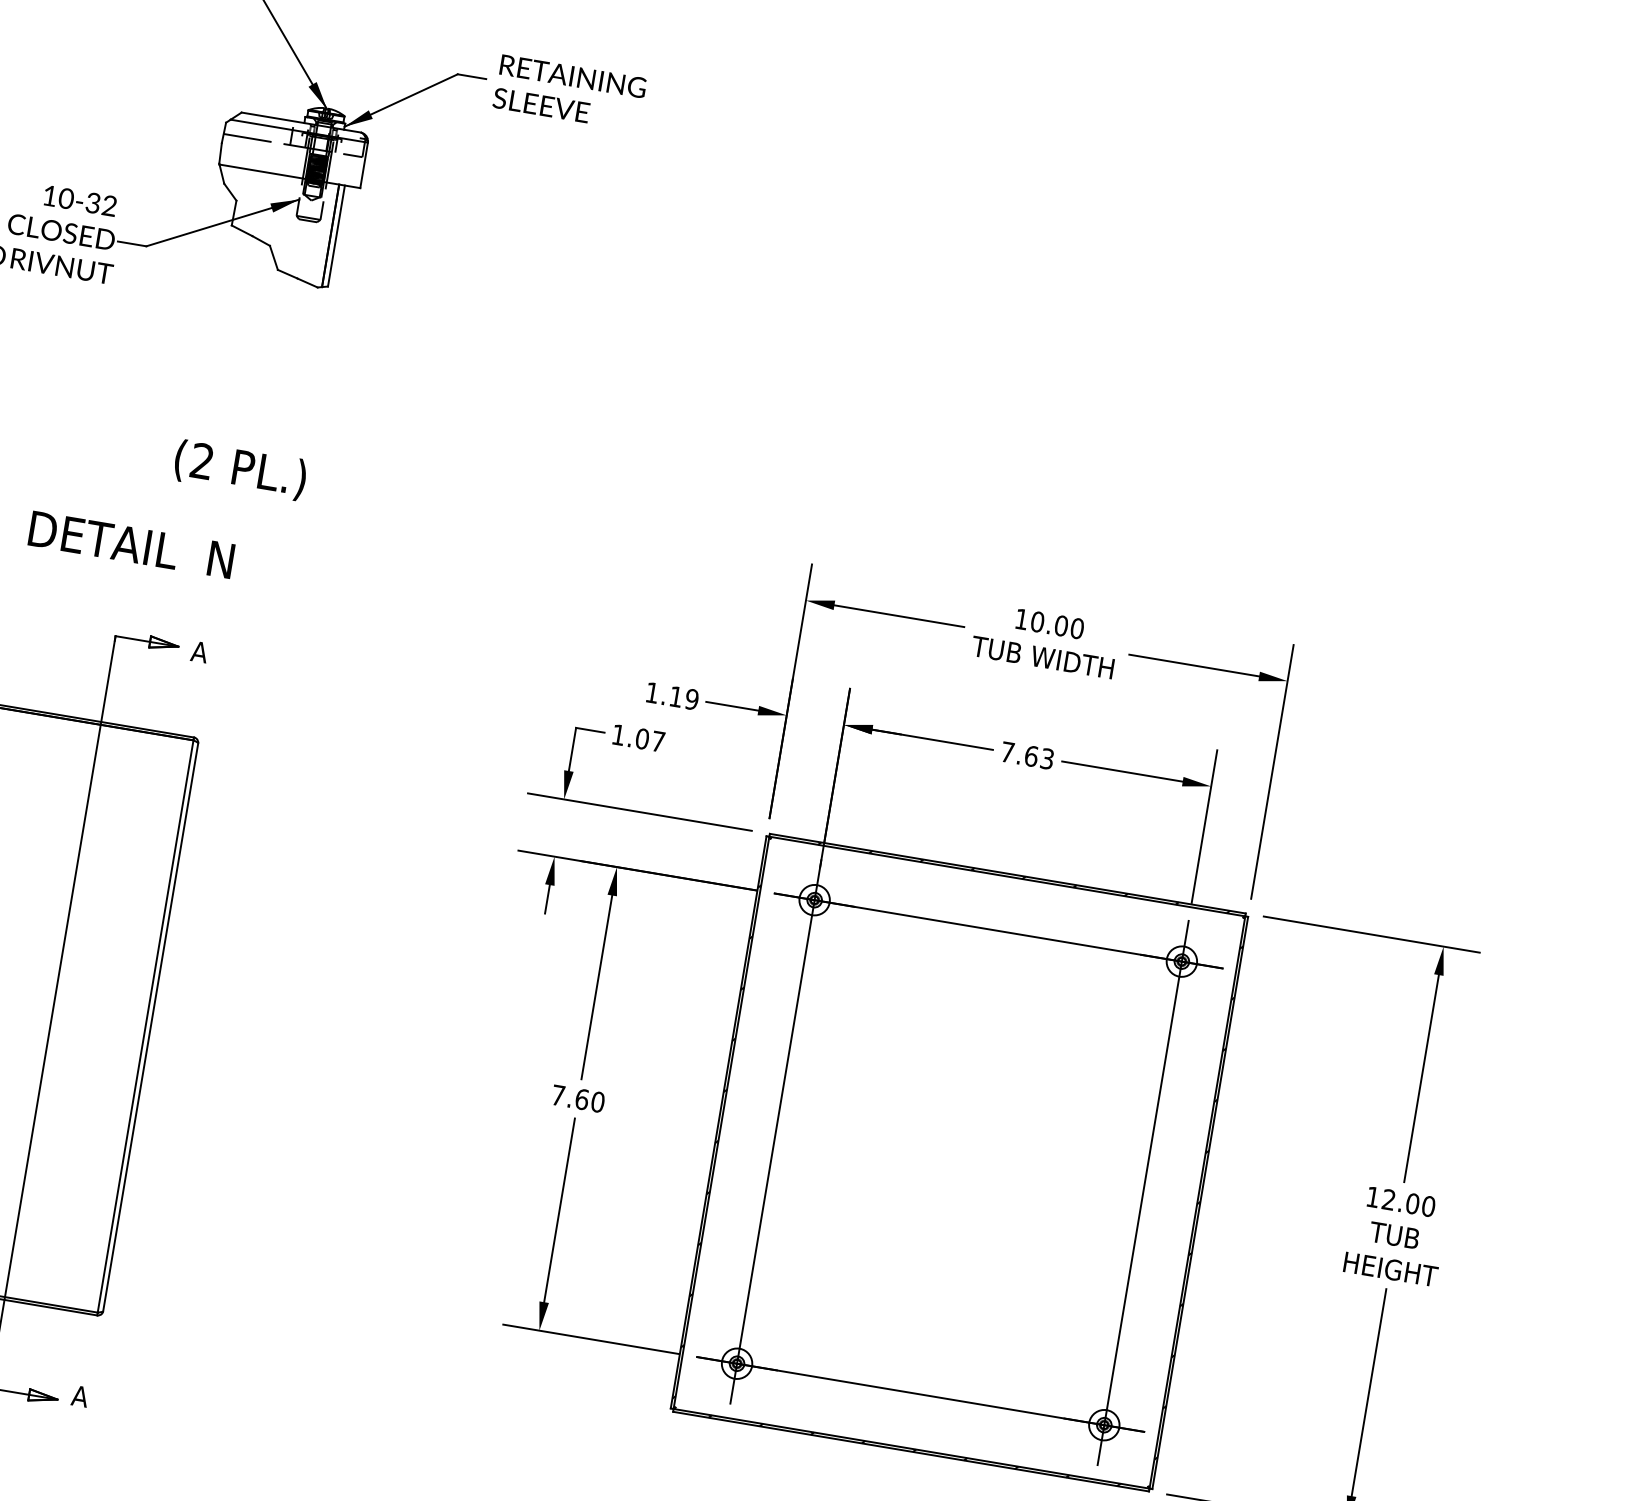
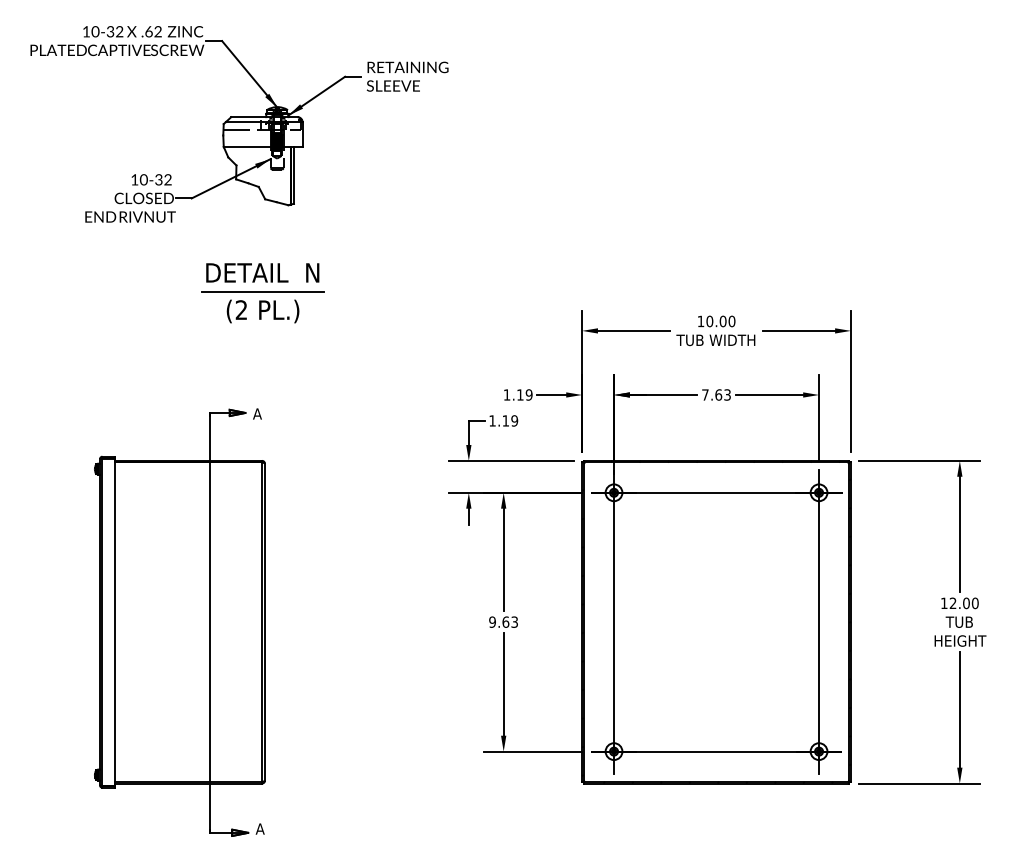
line: (245, 436) -> (262, 292), added
text: (131, 544) -> (262, 272), moved
text: (650, 739) -> (510, 420), 1.07 -> 1.19
text: (578, 1097) -> (503, 621), 7.60 -> 9.63

